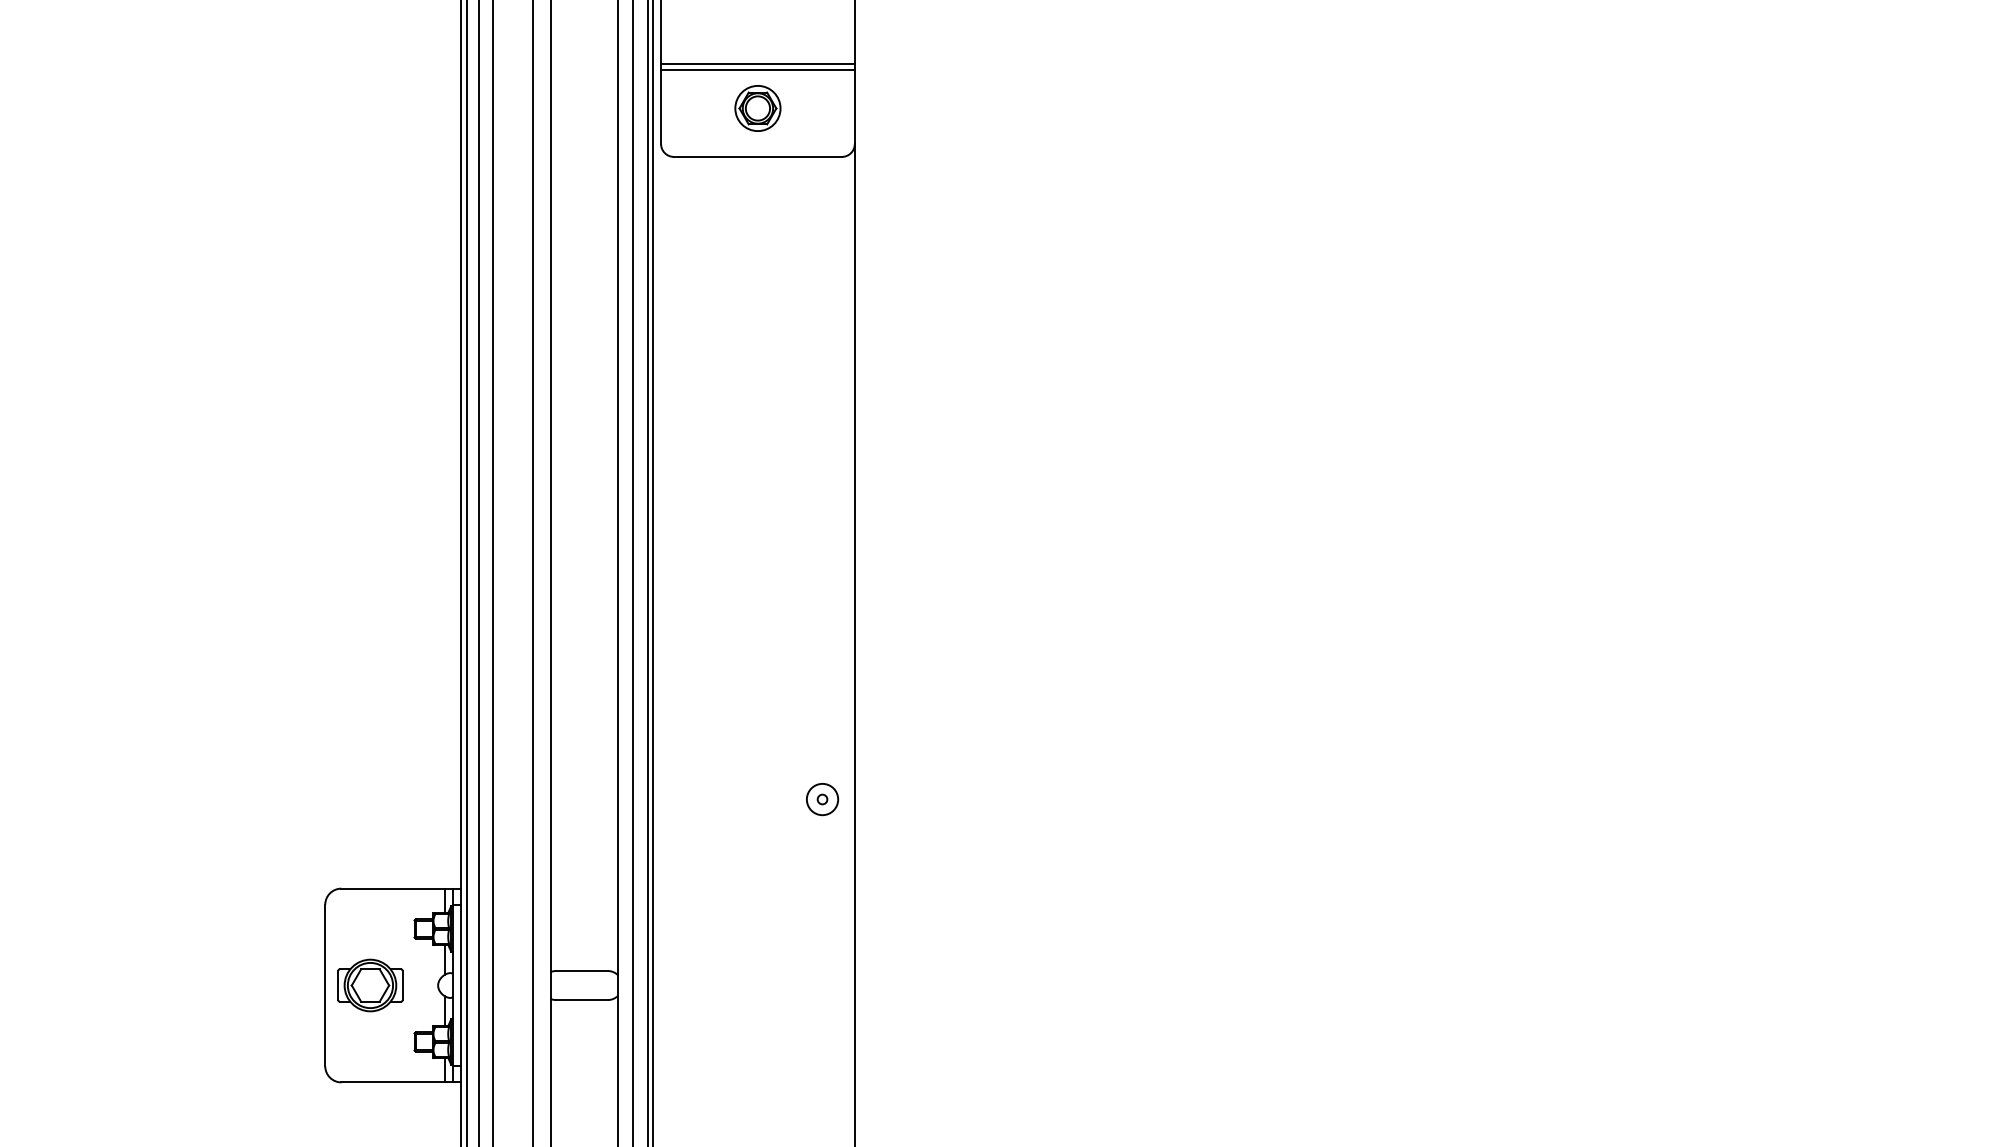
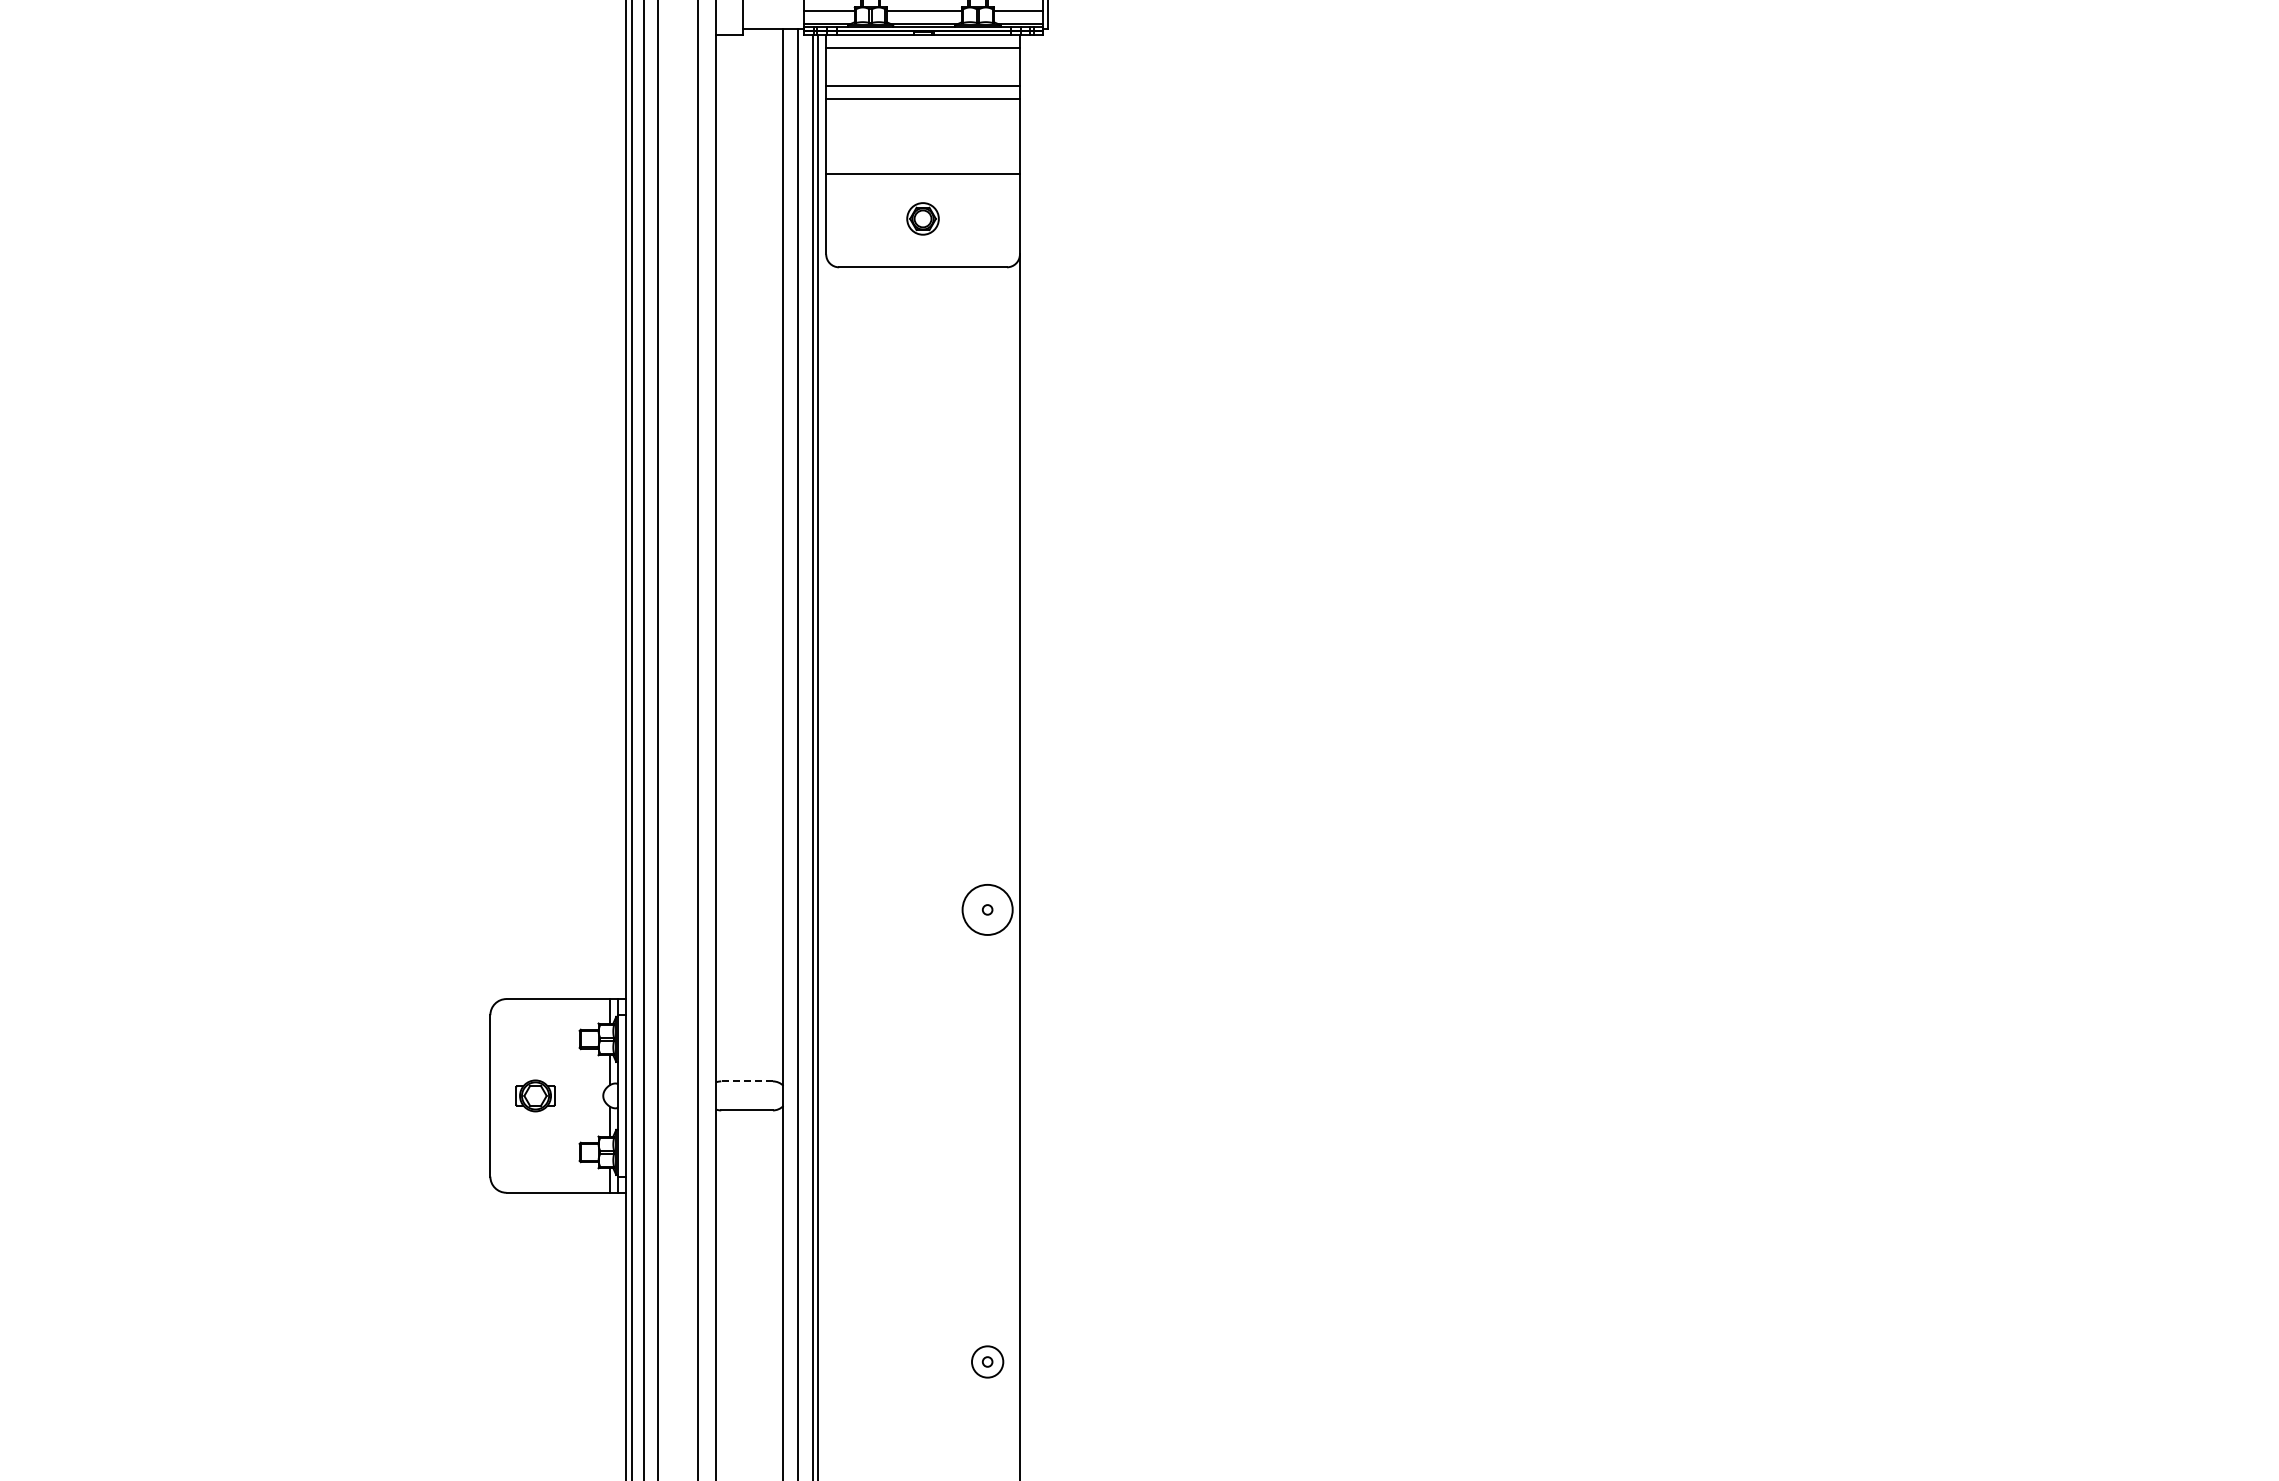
line: (757, 70) -> (922, 180), removed
part: (757, 108) -> (922, 218), size x0.7
circle: (822, 799) -> (987, 909), size x1.6
line: (582, 971) -> (747, 1081), solid -> dashed
part: (370, 985) -> (535, 1095), size x0.6

